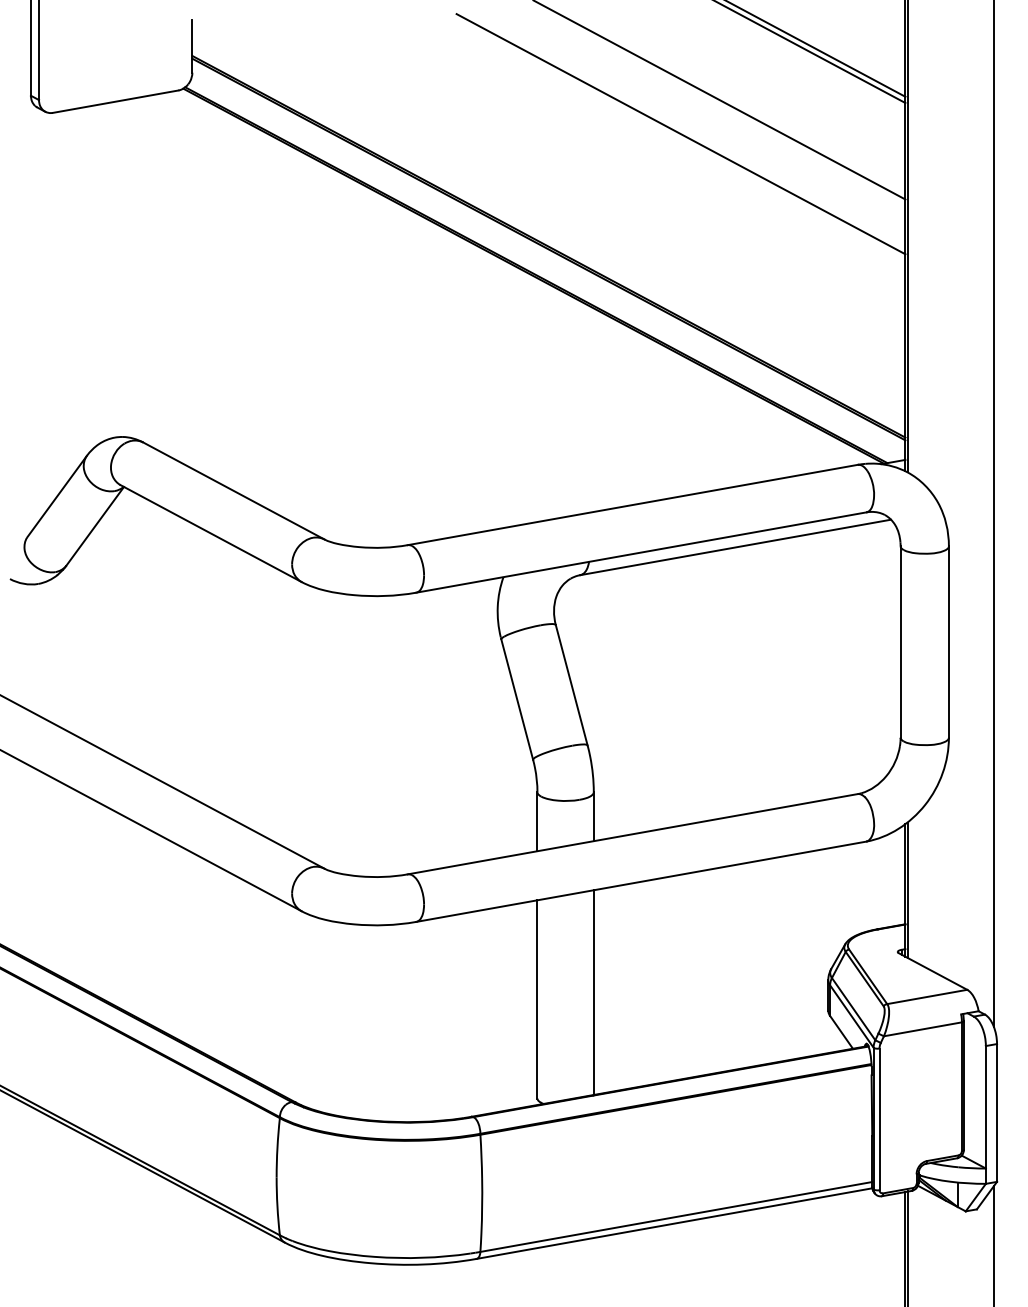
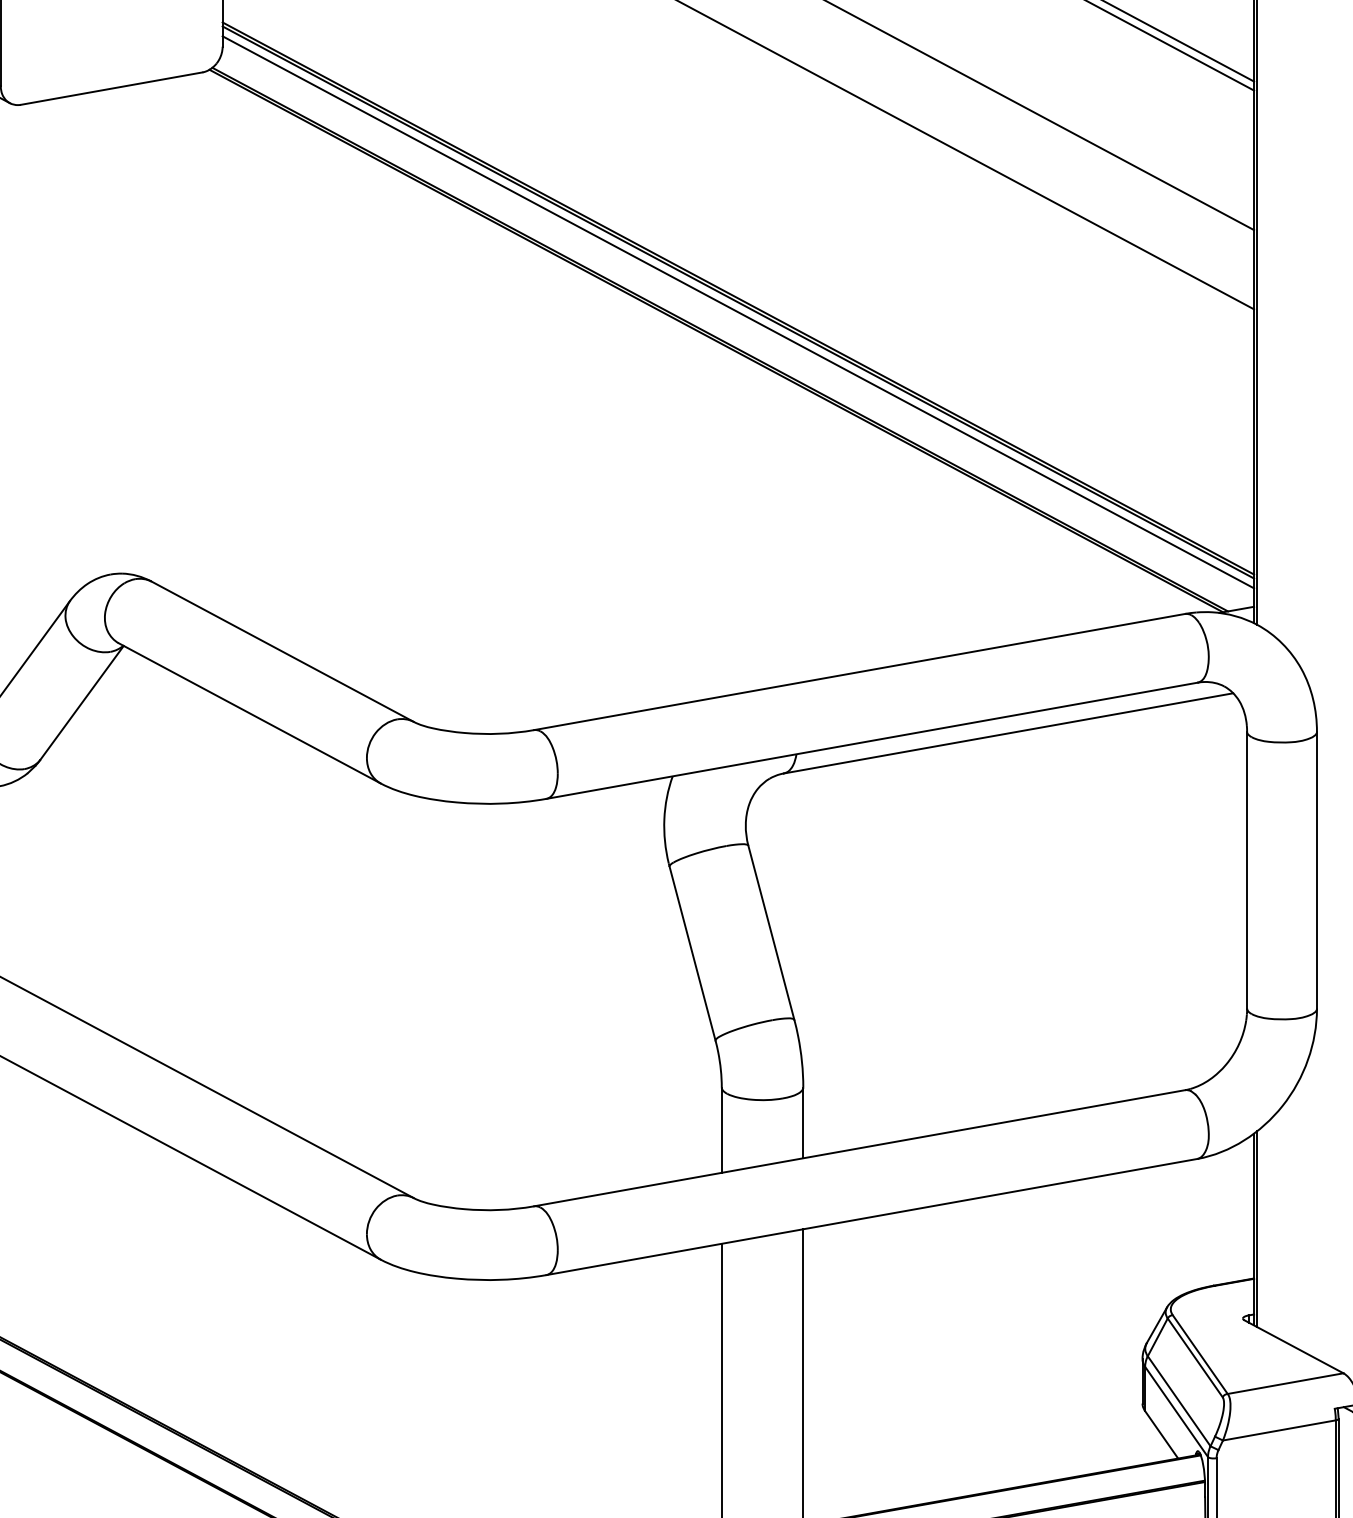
line: (548, 256) -> (737, 312), added

